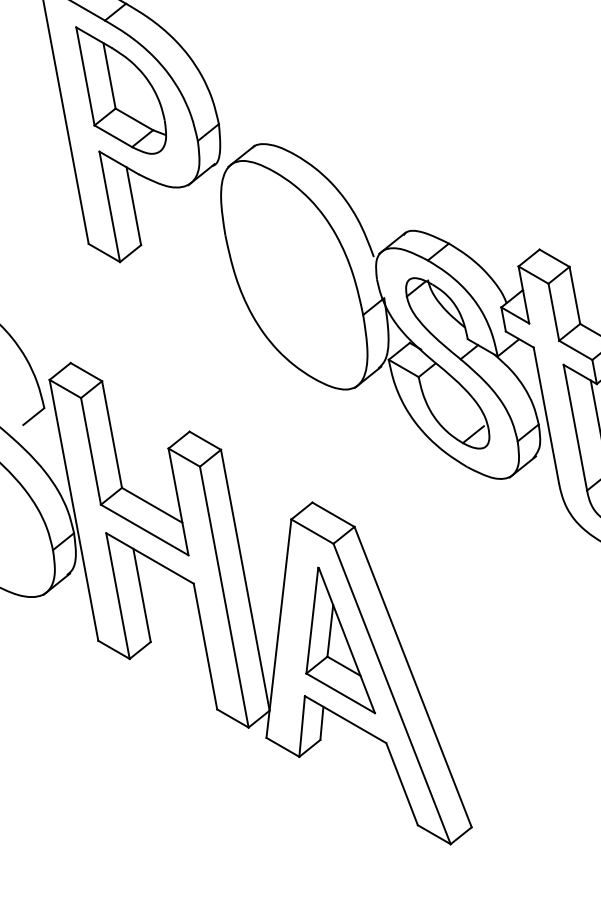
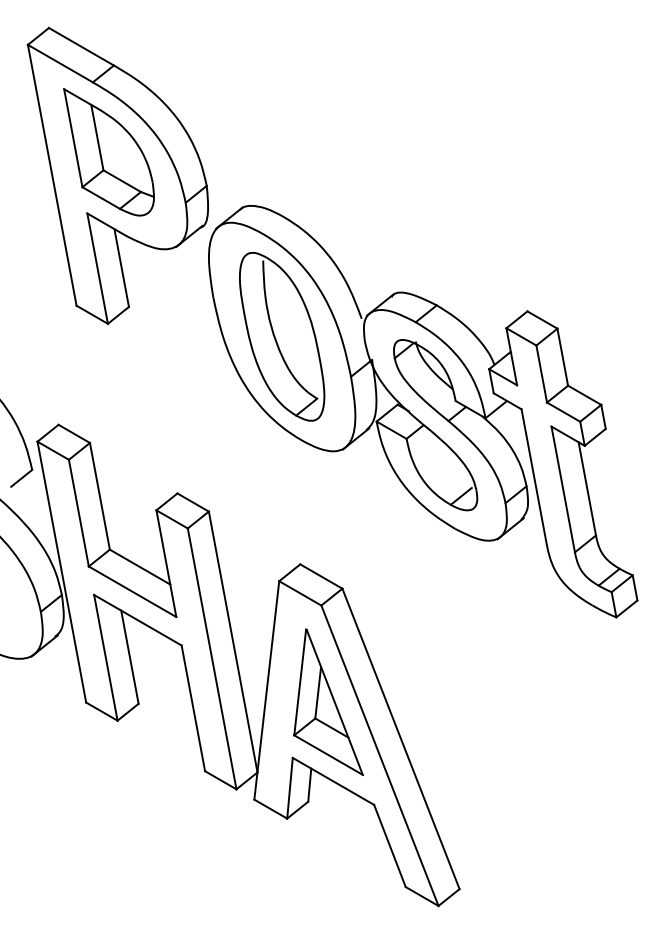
part: (294, 274) -> (282, 336), added

